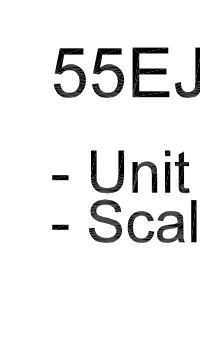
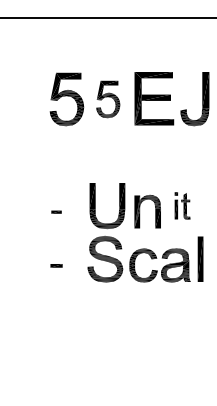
part: (108, 73) -> (108, 99), size x0.7
part: (177, 171) -> (182, 205), size x0.6
part: (60, 176) -> (56, 211), size x0.6
part: (60, 226) -> (56, 265), size x0.7

